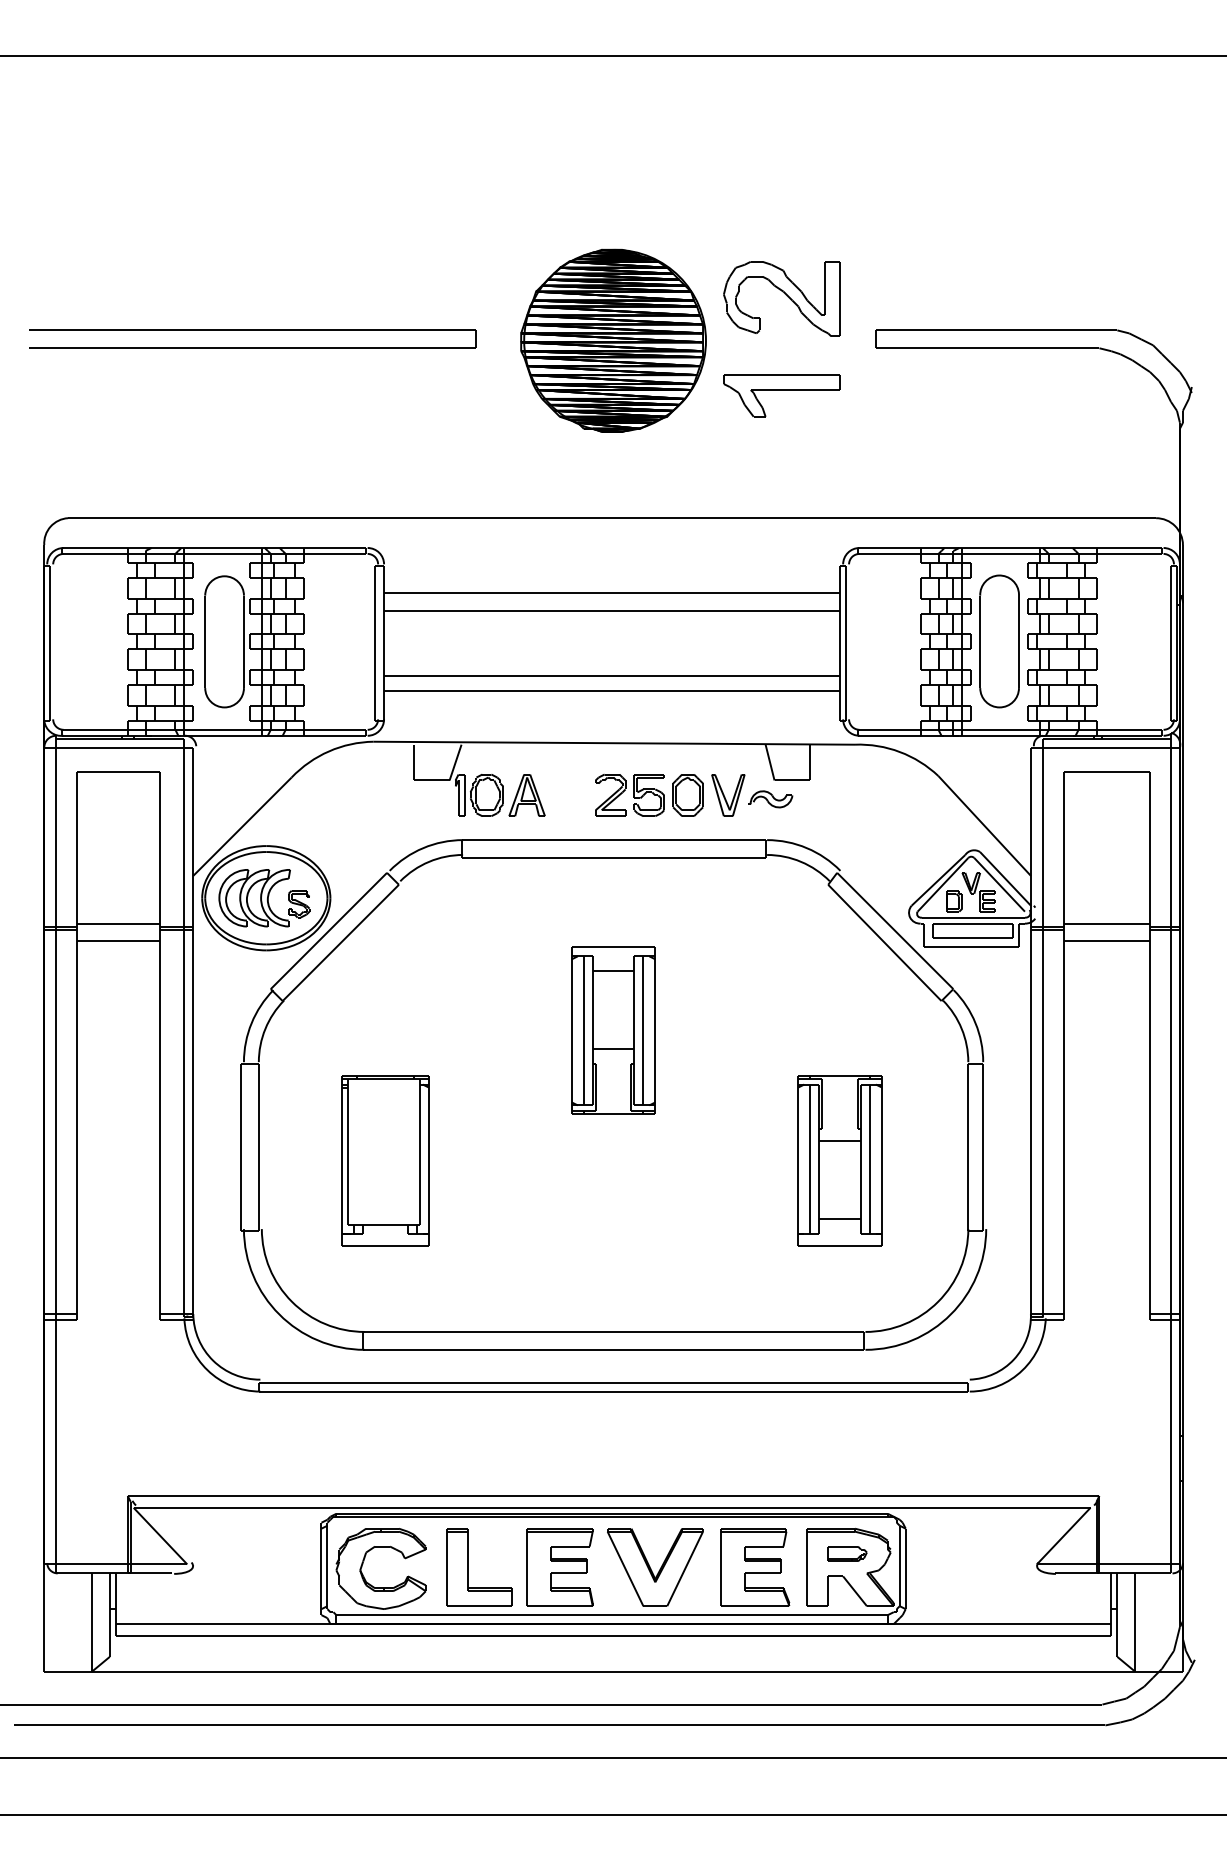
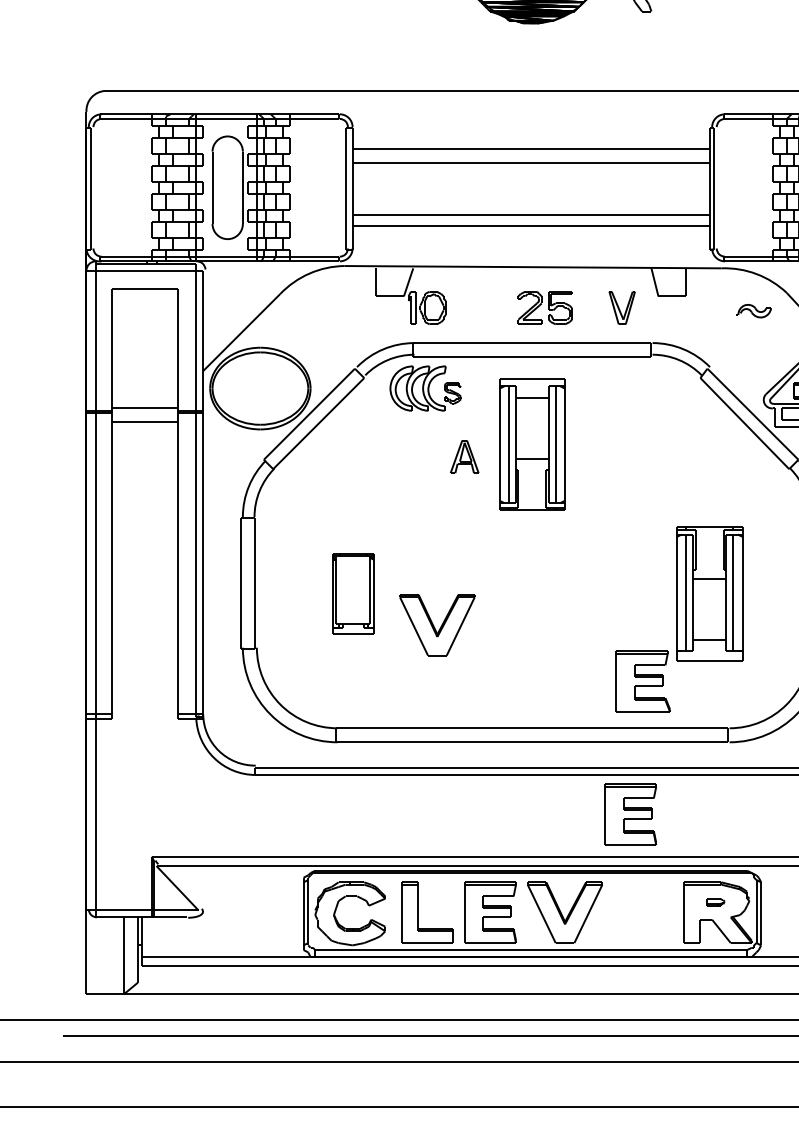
part: (526, 795) -> (464, 456), moved
part: (687, 795) -> (590, 308), removed
part: (770, 799) -> (753, 311), moved
part: (264, 898) -> (425, 388), moved
part: (613, 1030) -> (532, 444), moved
part: (385, 1160) -> (353, 594), size x0.6
part: (492, 1200) -> (437, 625), added
part: (738, 1442) -> (630, 814), added
part: (847, 1553) -> (715, 901), size x0.6
part: (755, 1567) -> (643, 681), moved

